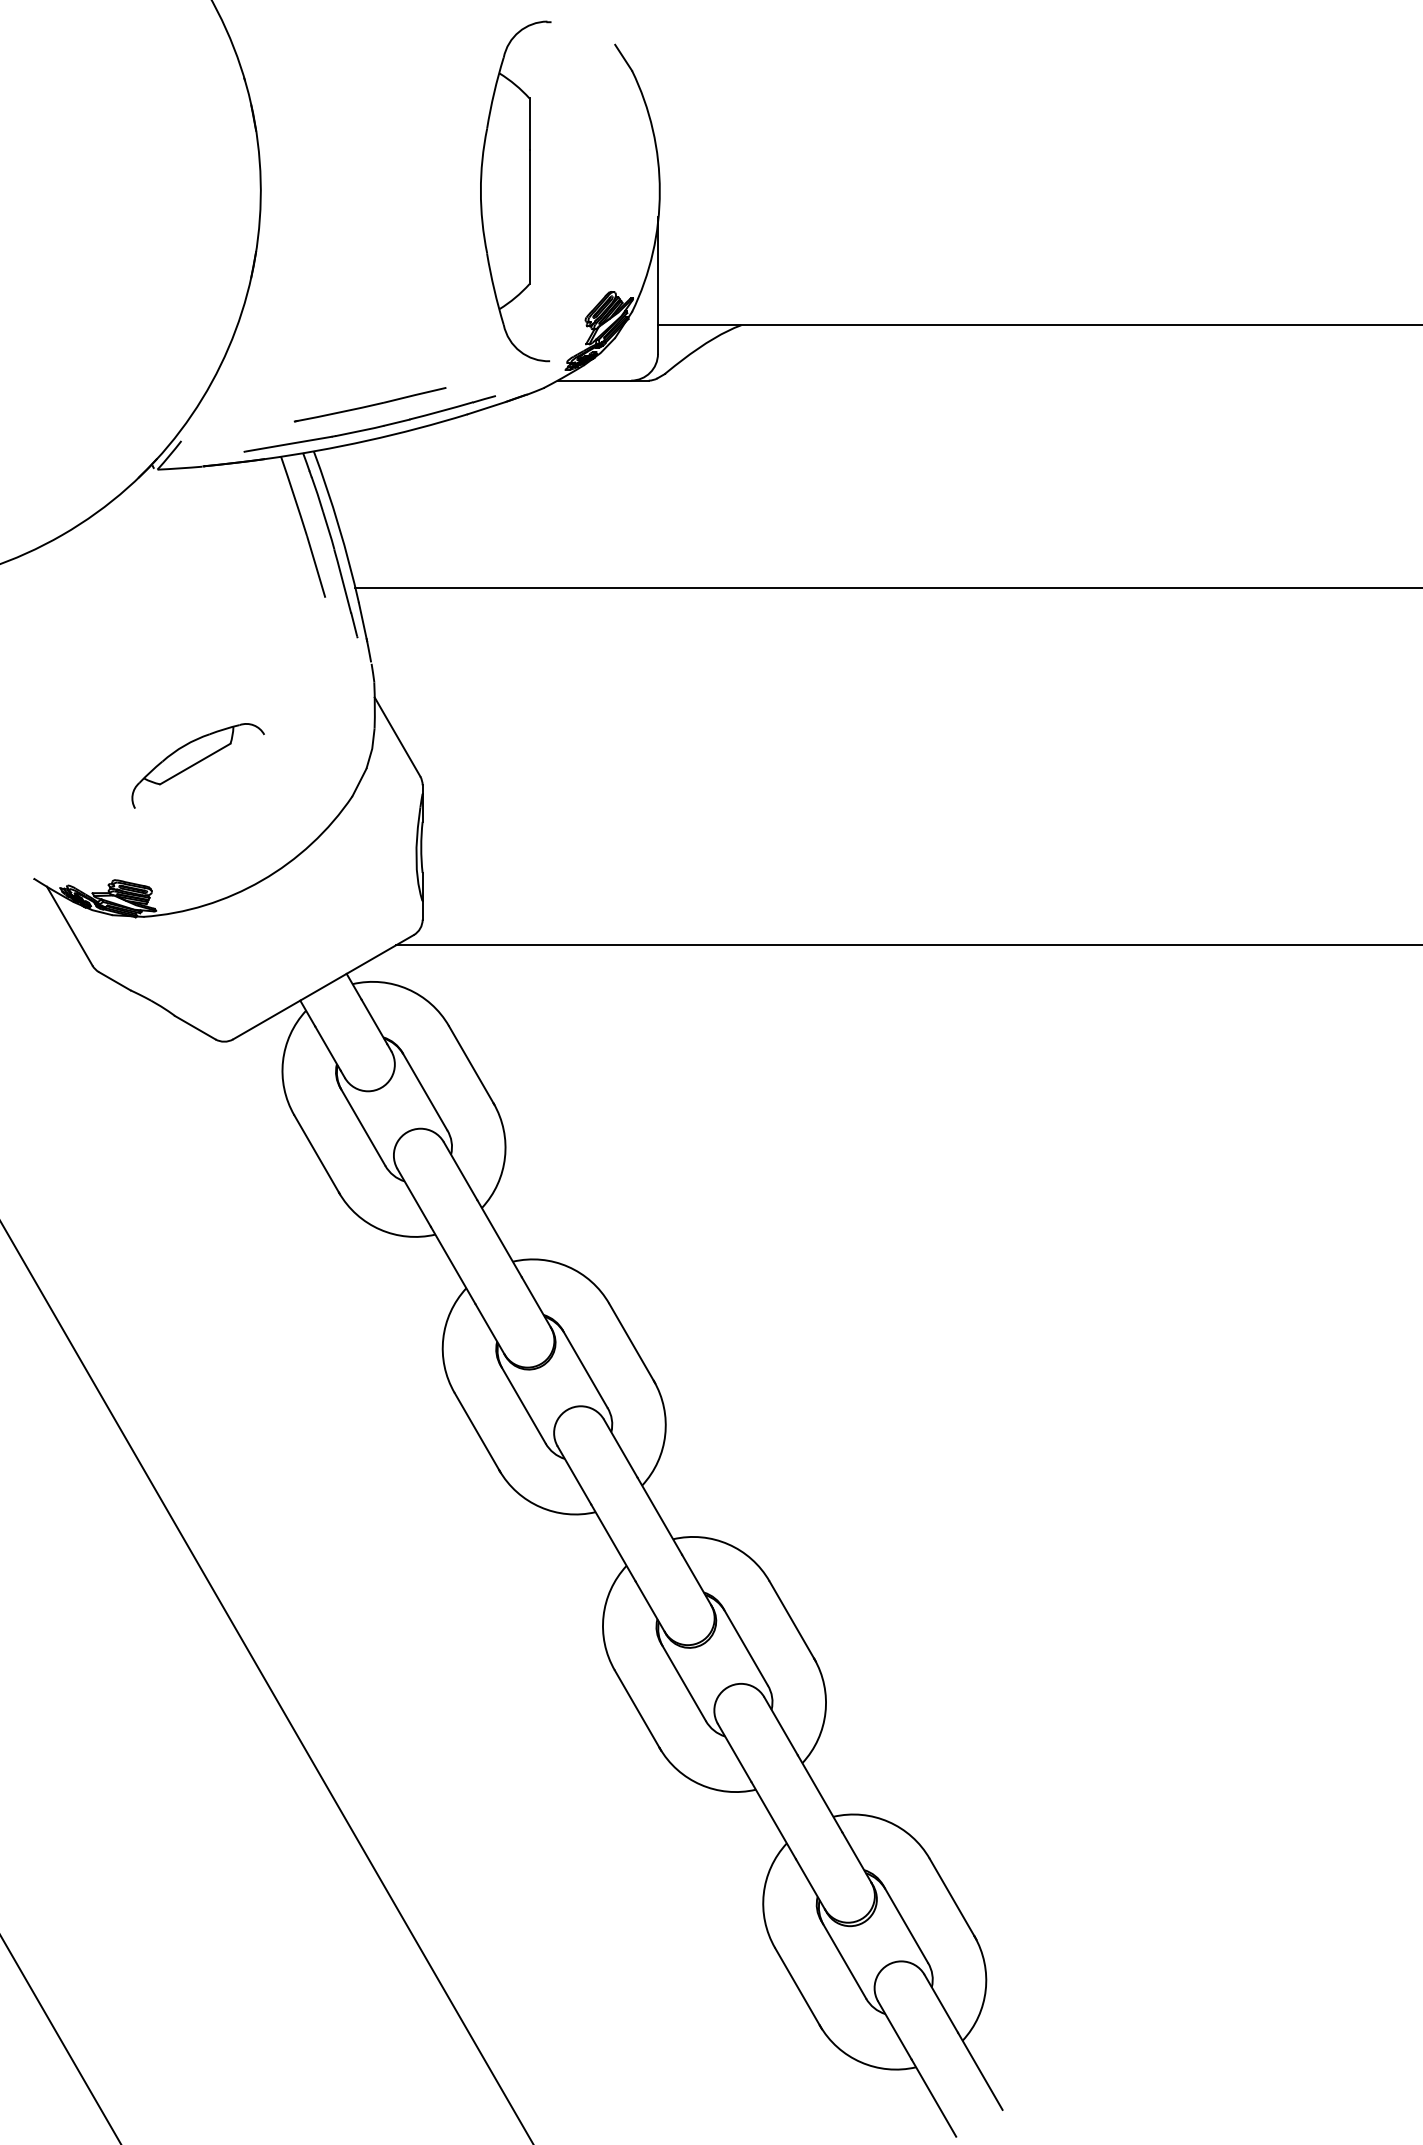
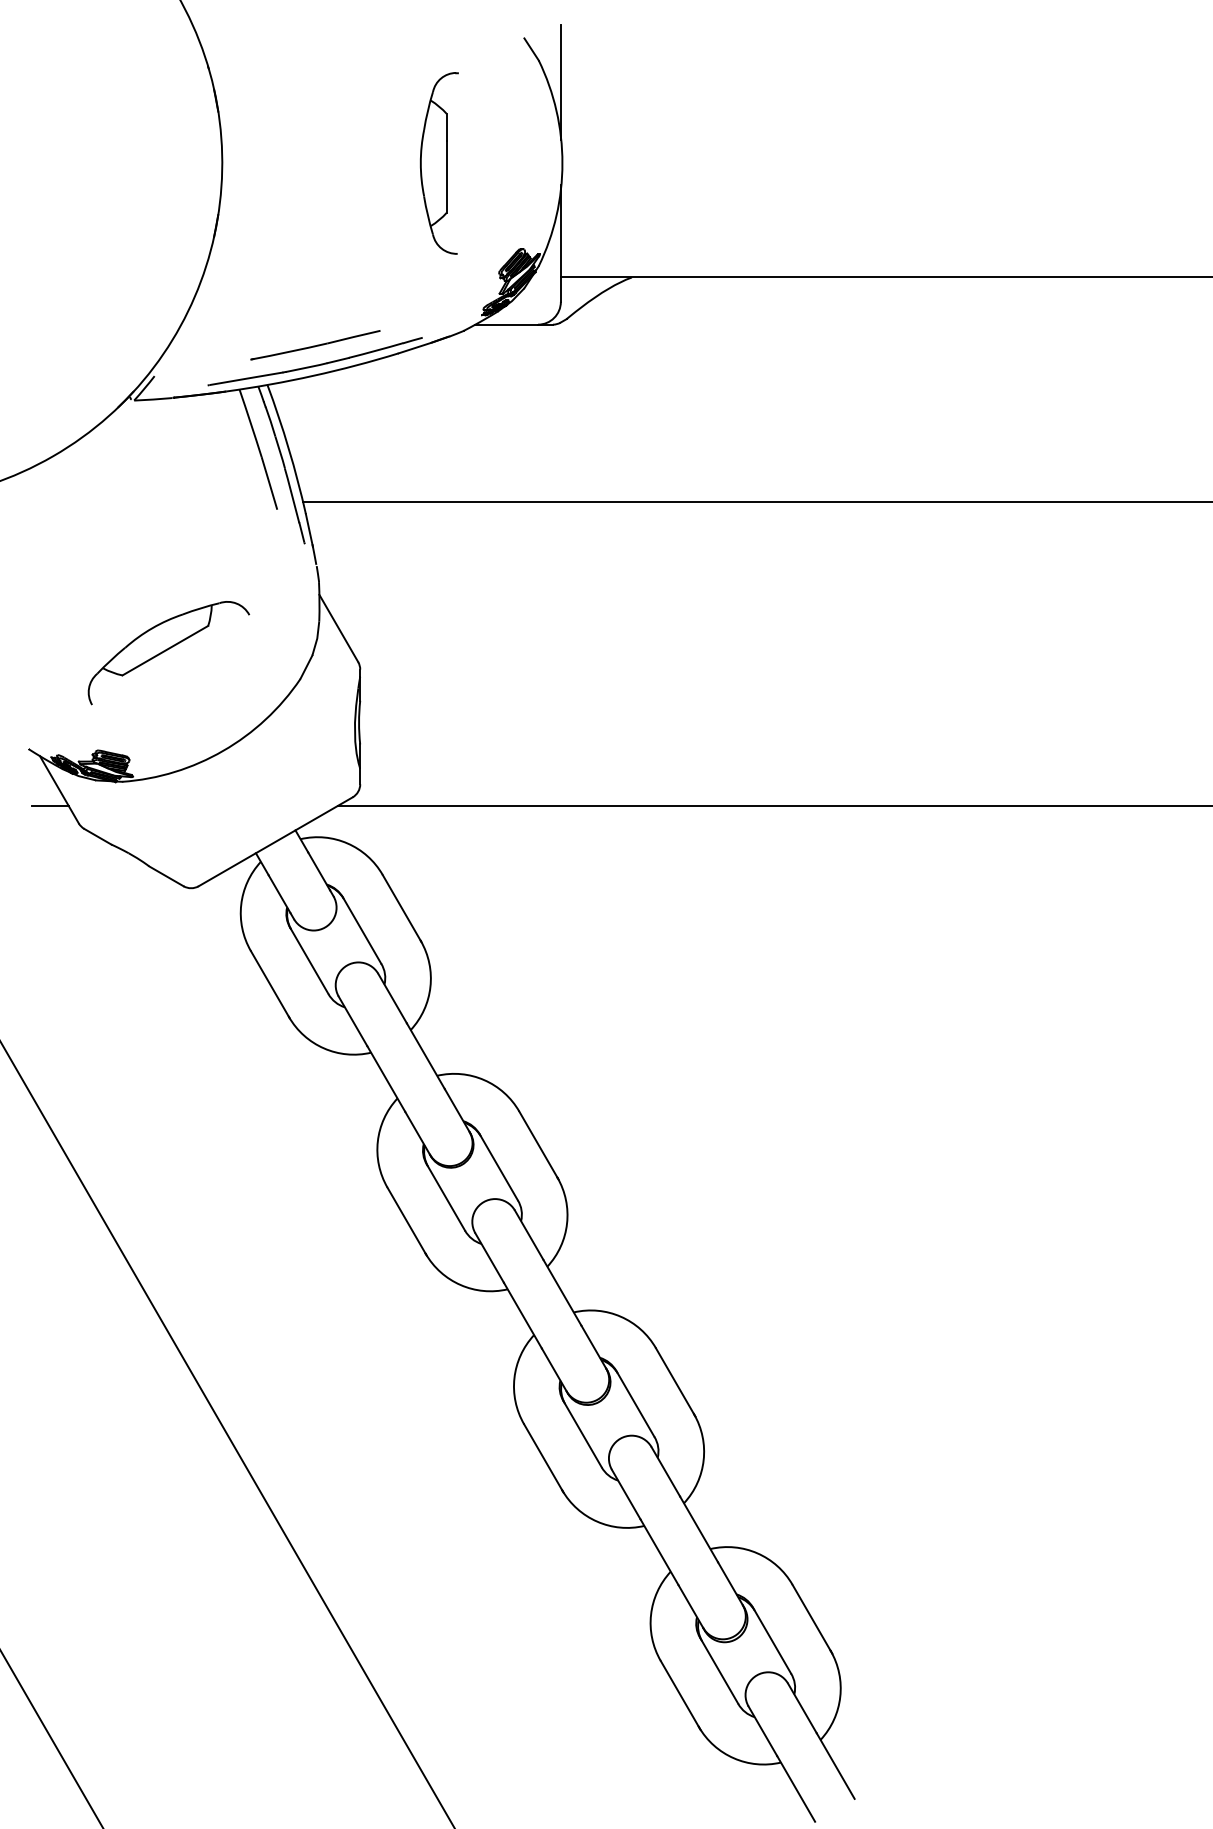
line: (657, 96) -> (560, 82), added
part: (514, 191) -> (438, 163), size x0.62
part: (197, 766) -> (168, 653), size x1.43
line: (59, 944) -> (50, 805), added

